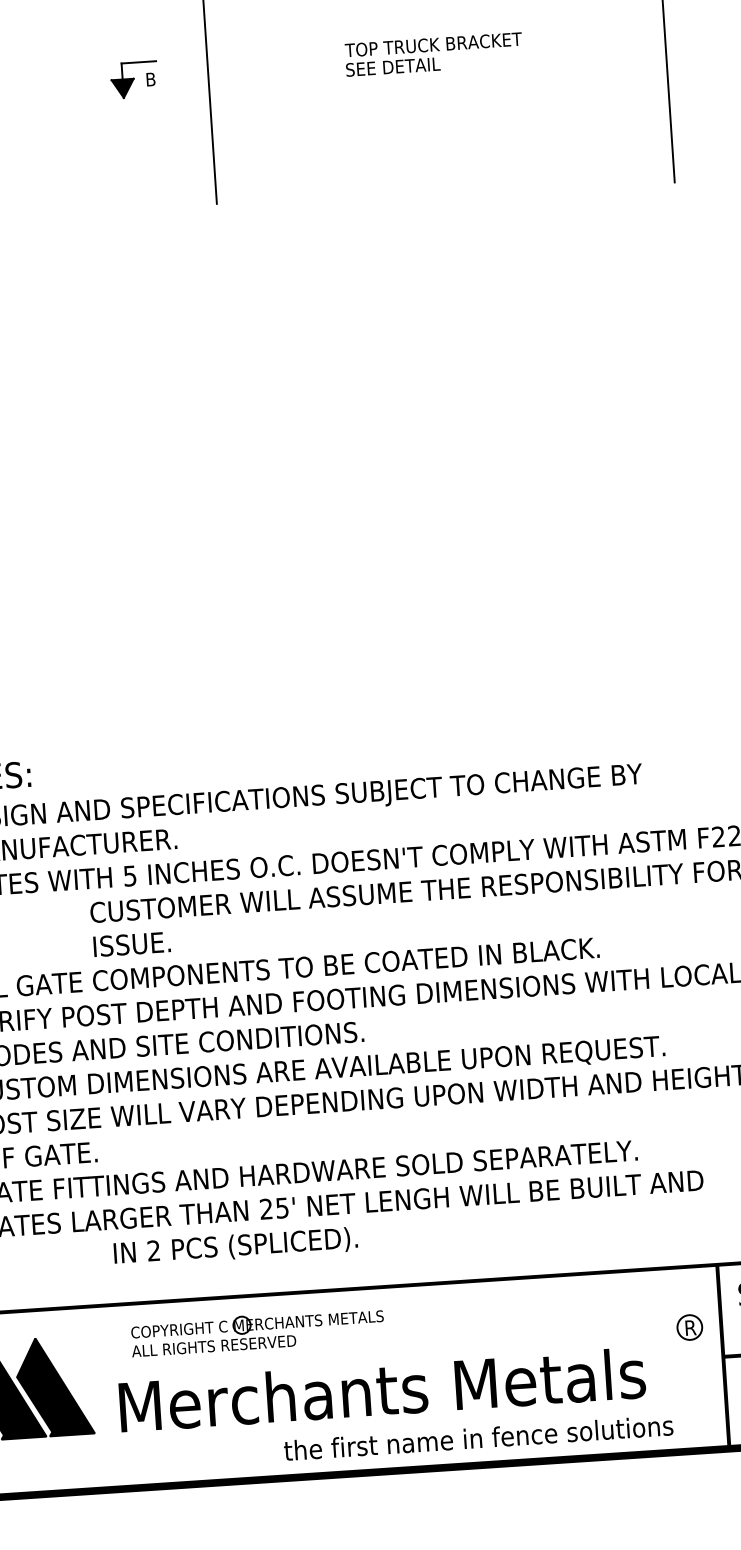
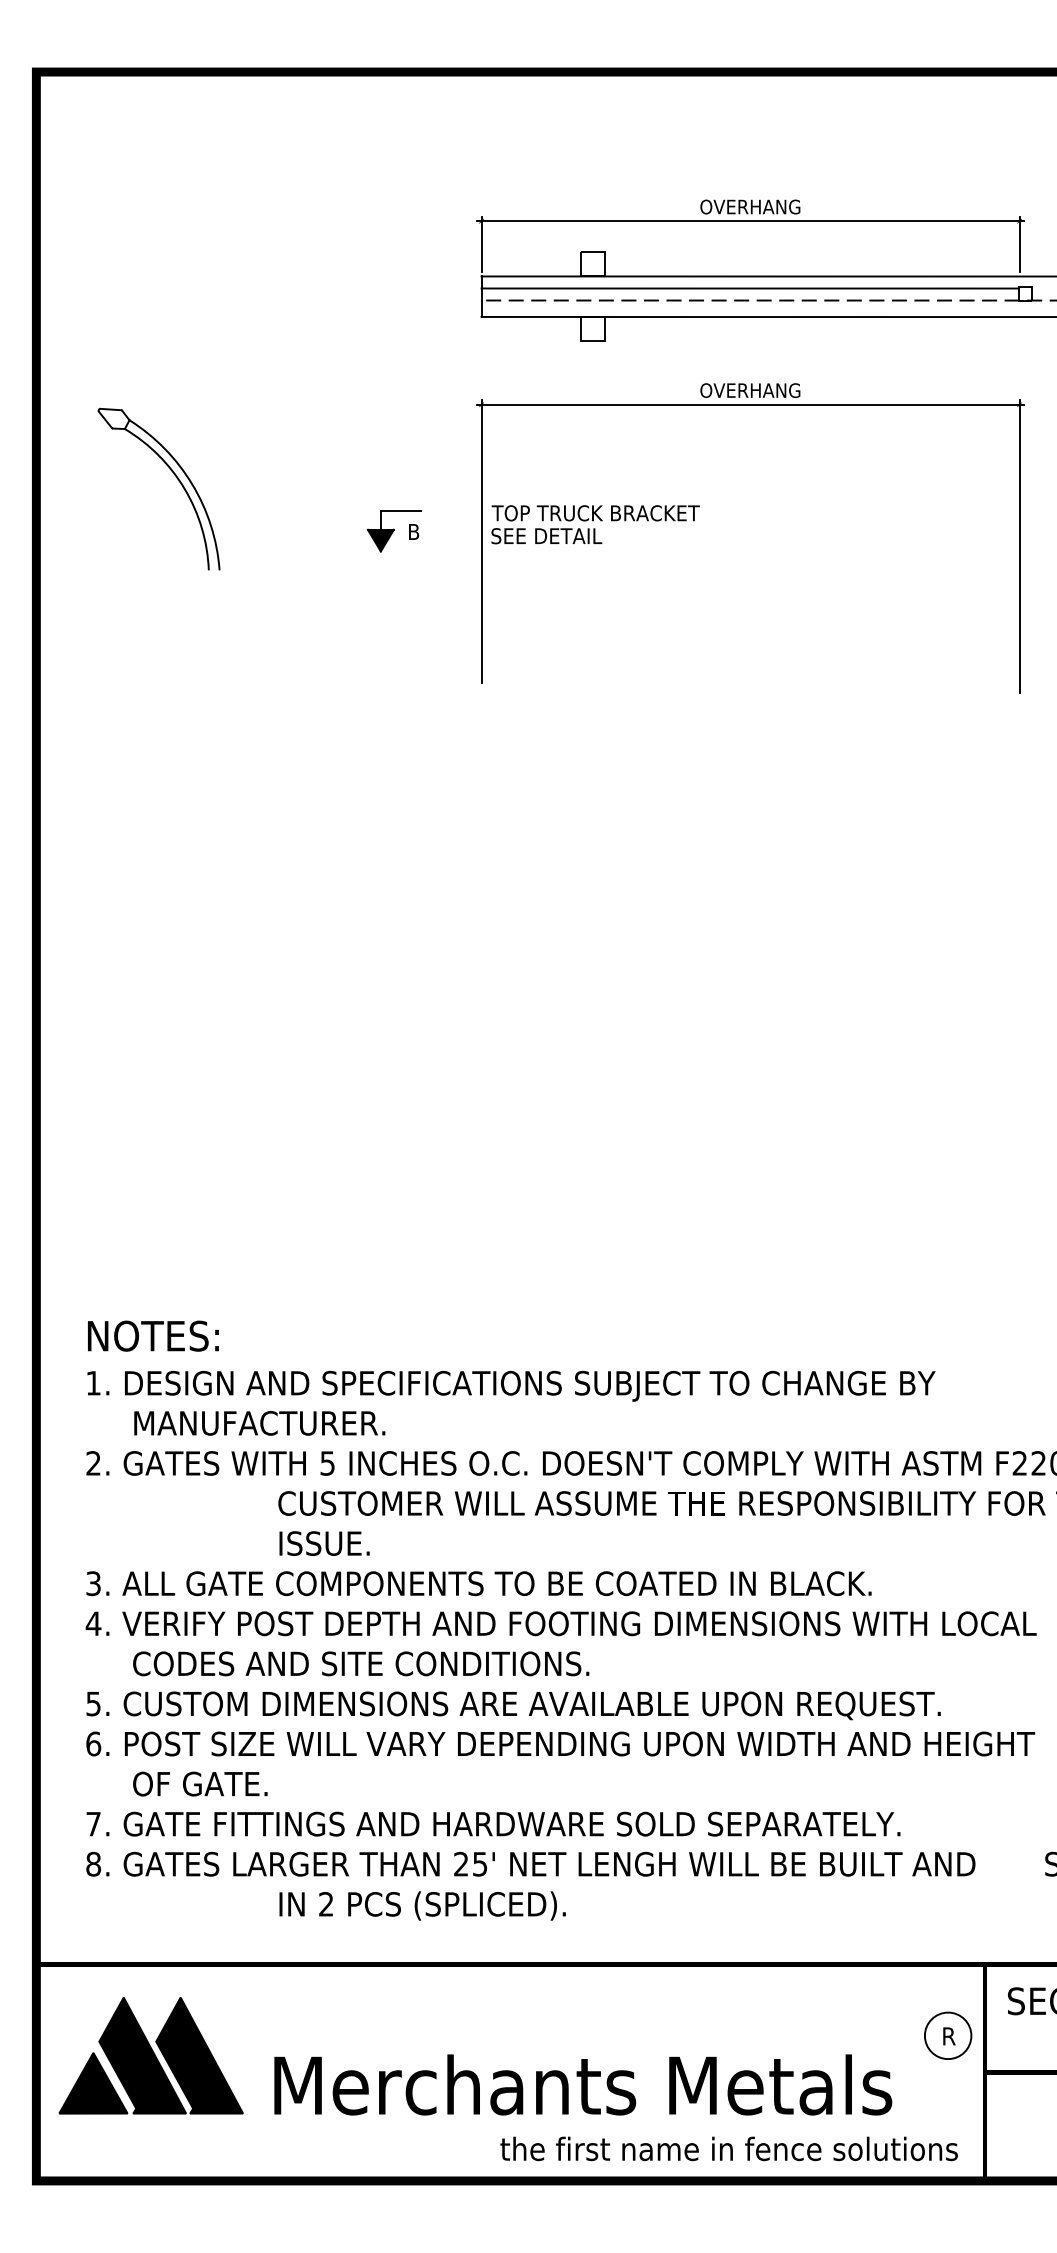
text: (433, 54) -> (595, 524), moved
circle: (689, 1327) -> (947, 2035), size x1.6
part: (257, 1332) -> (441, 2007), removed
text: (478, 1437) -> (728, 2148), moved

